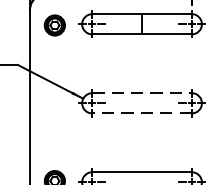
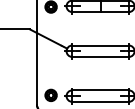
line: (143, 93) -> (101, 45), dashed -> solid
line: (141, 112) -> (100, 56), dashed -> solid

